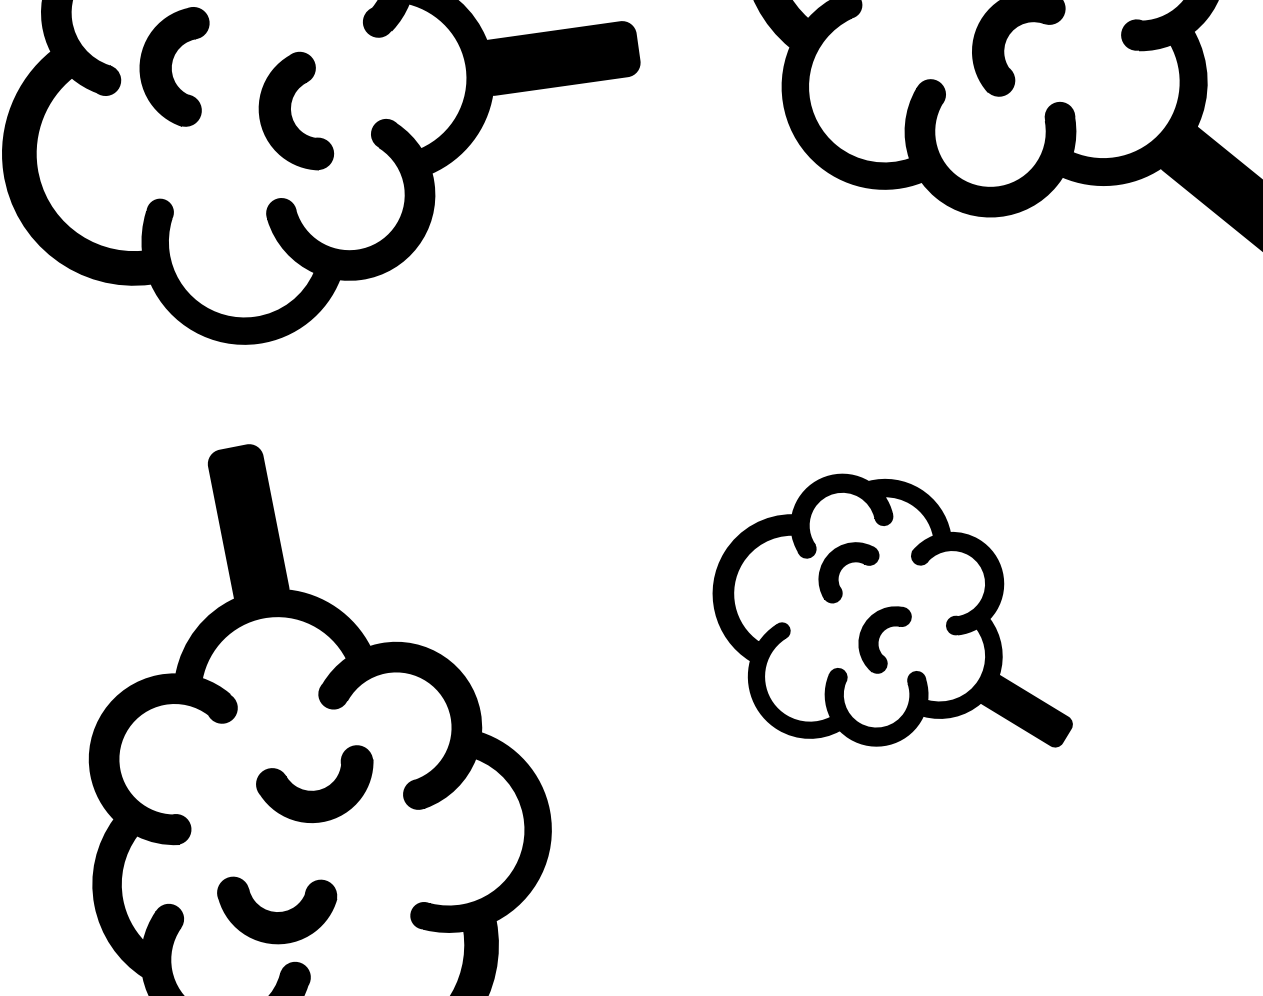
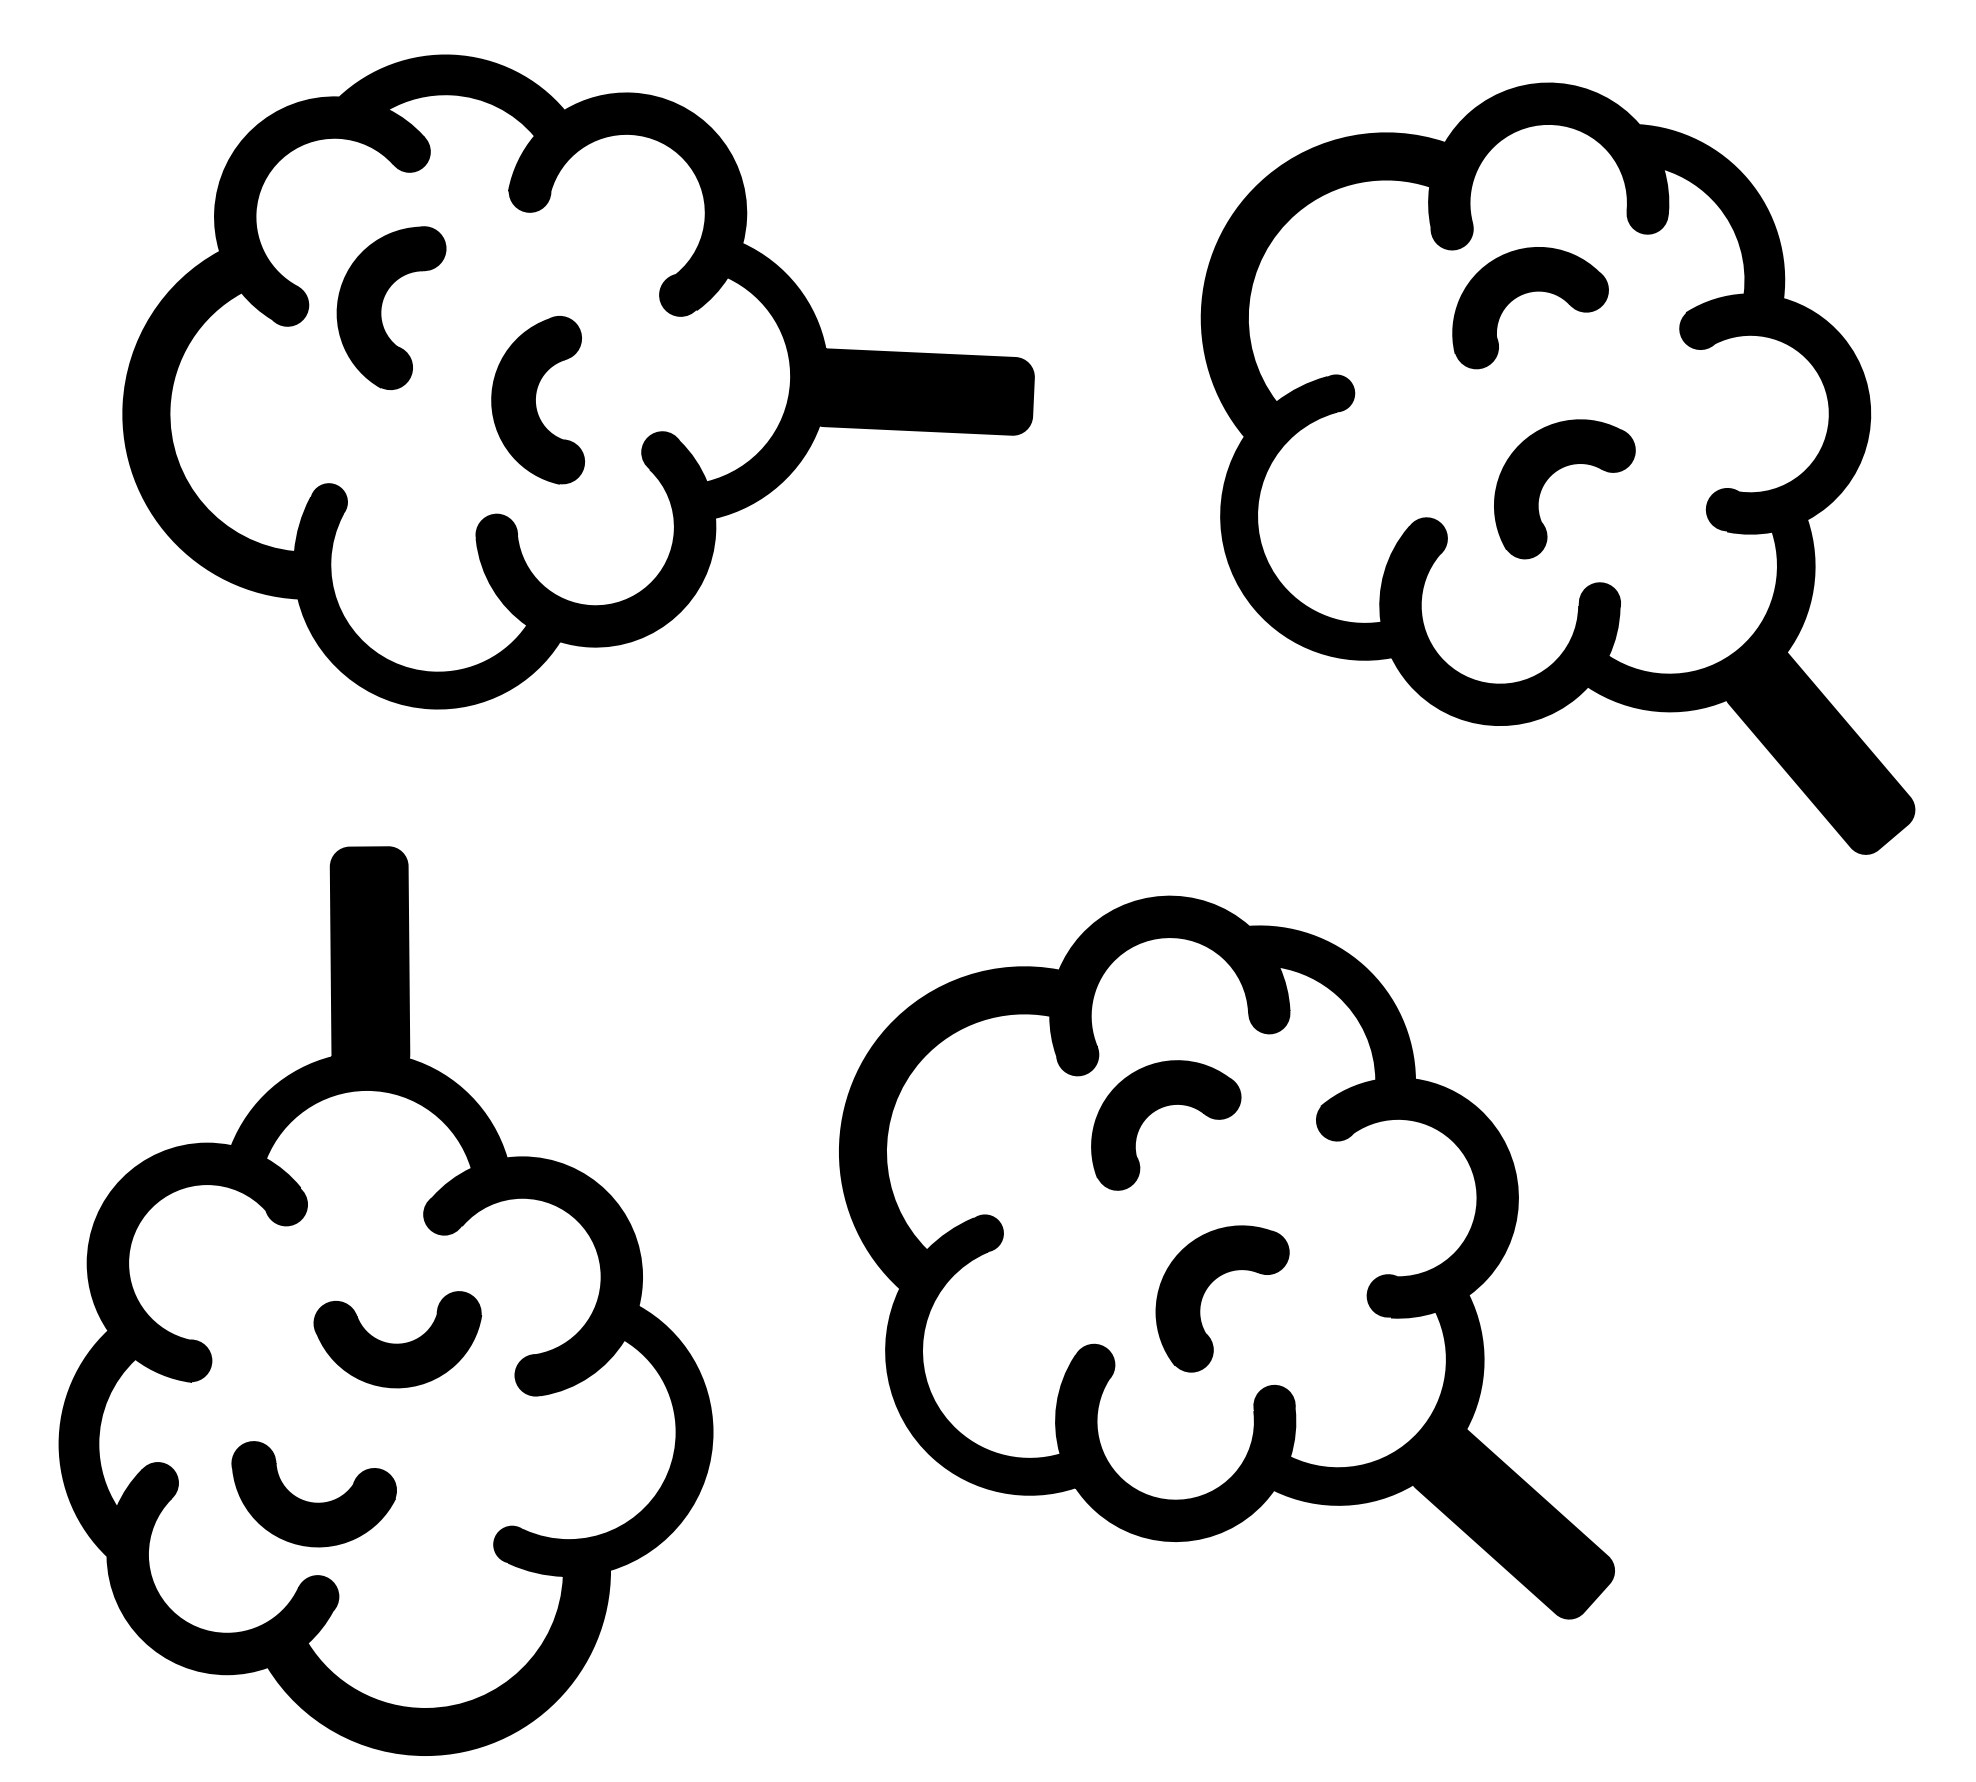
part: (884, 622) -> (1226, 1257), size x1.67

